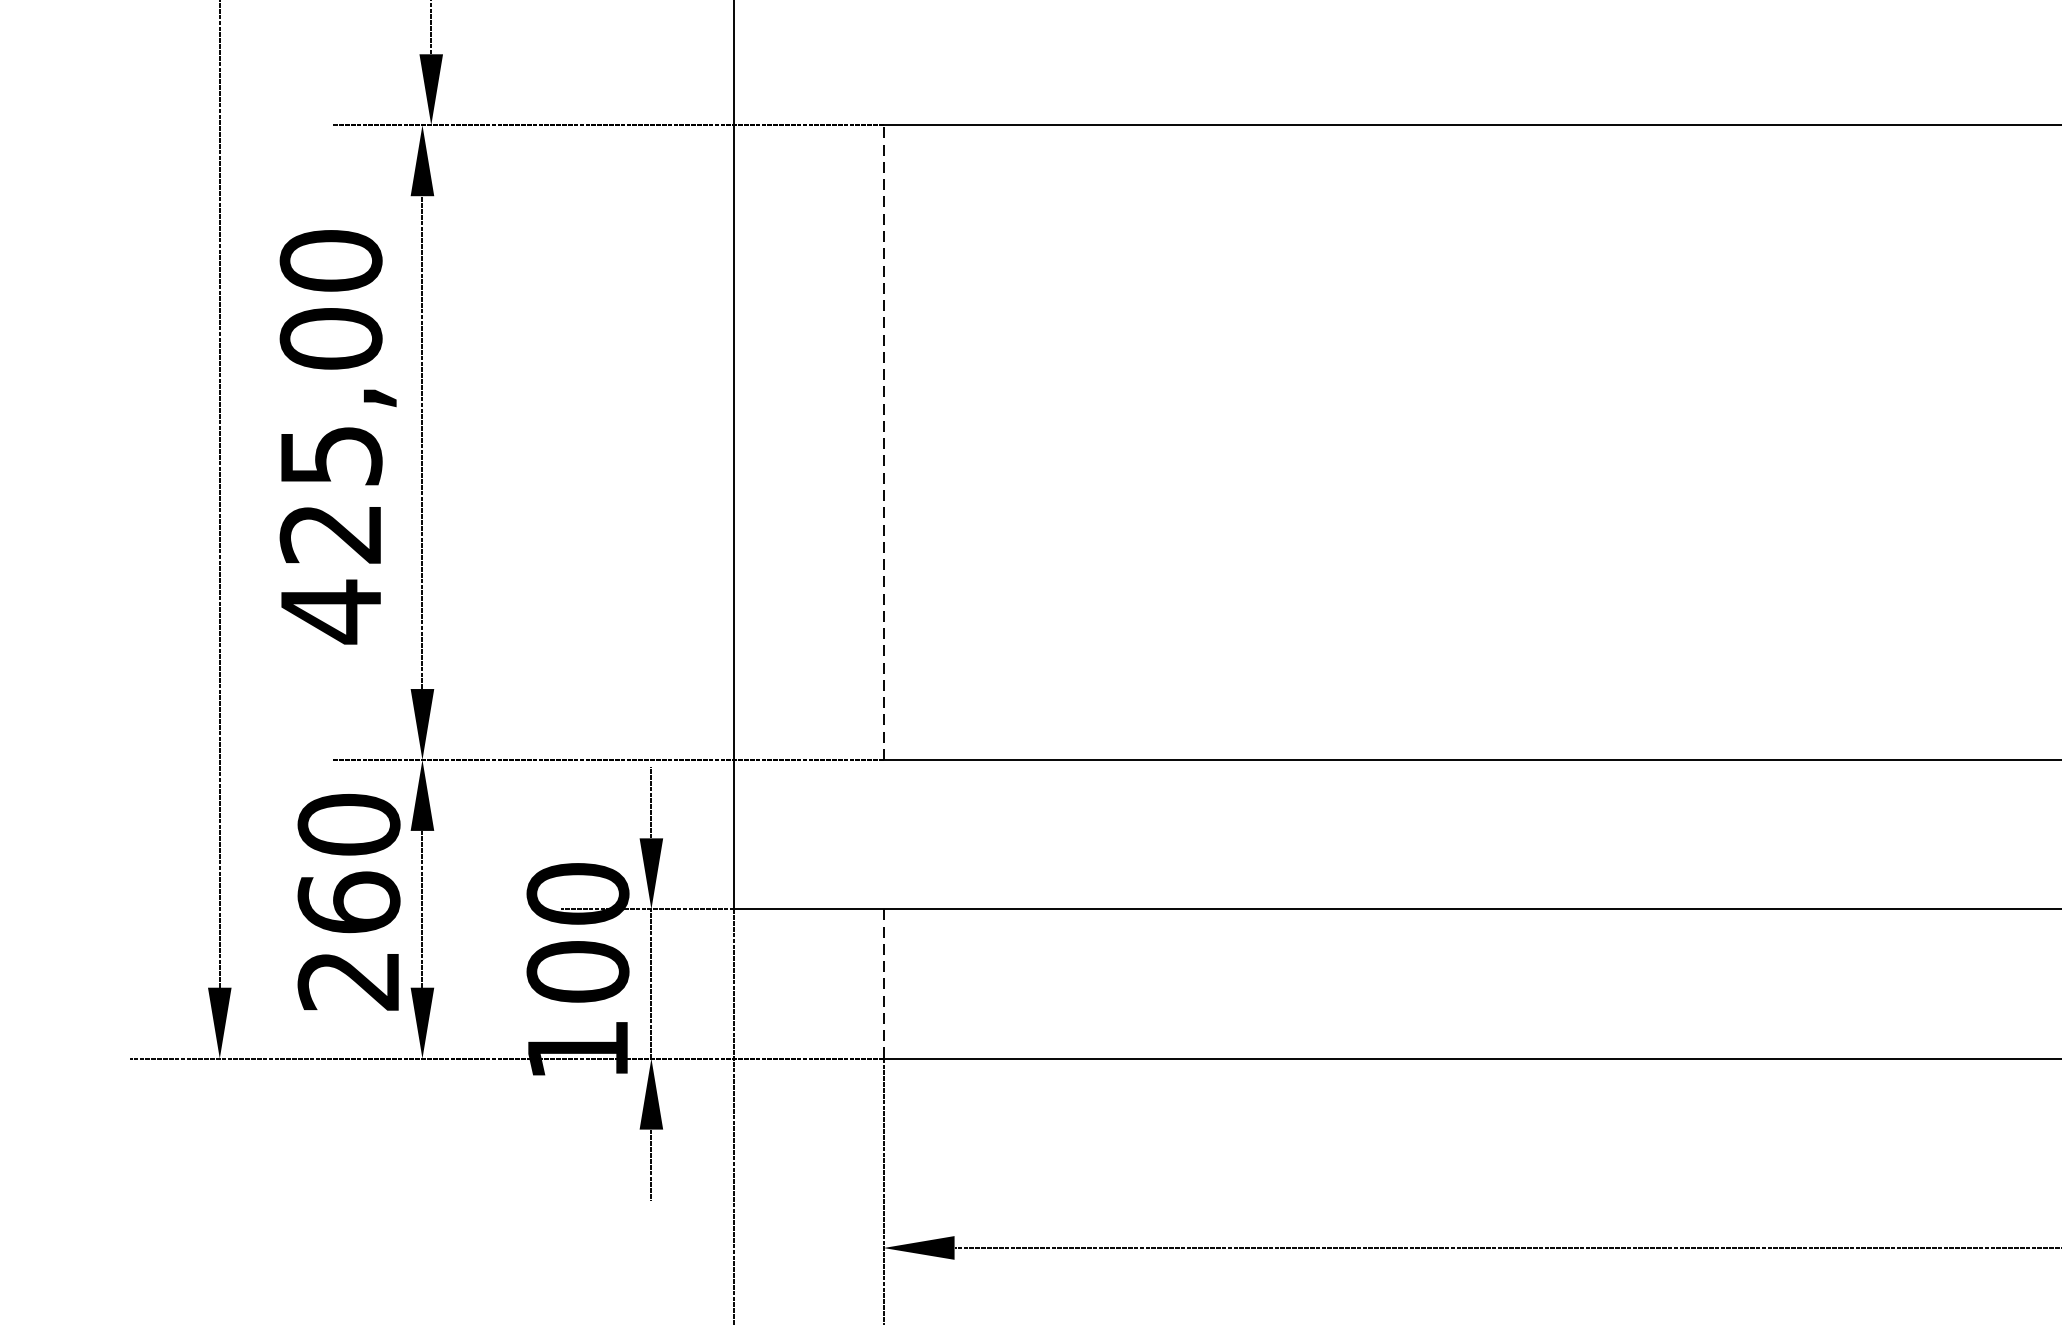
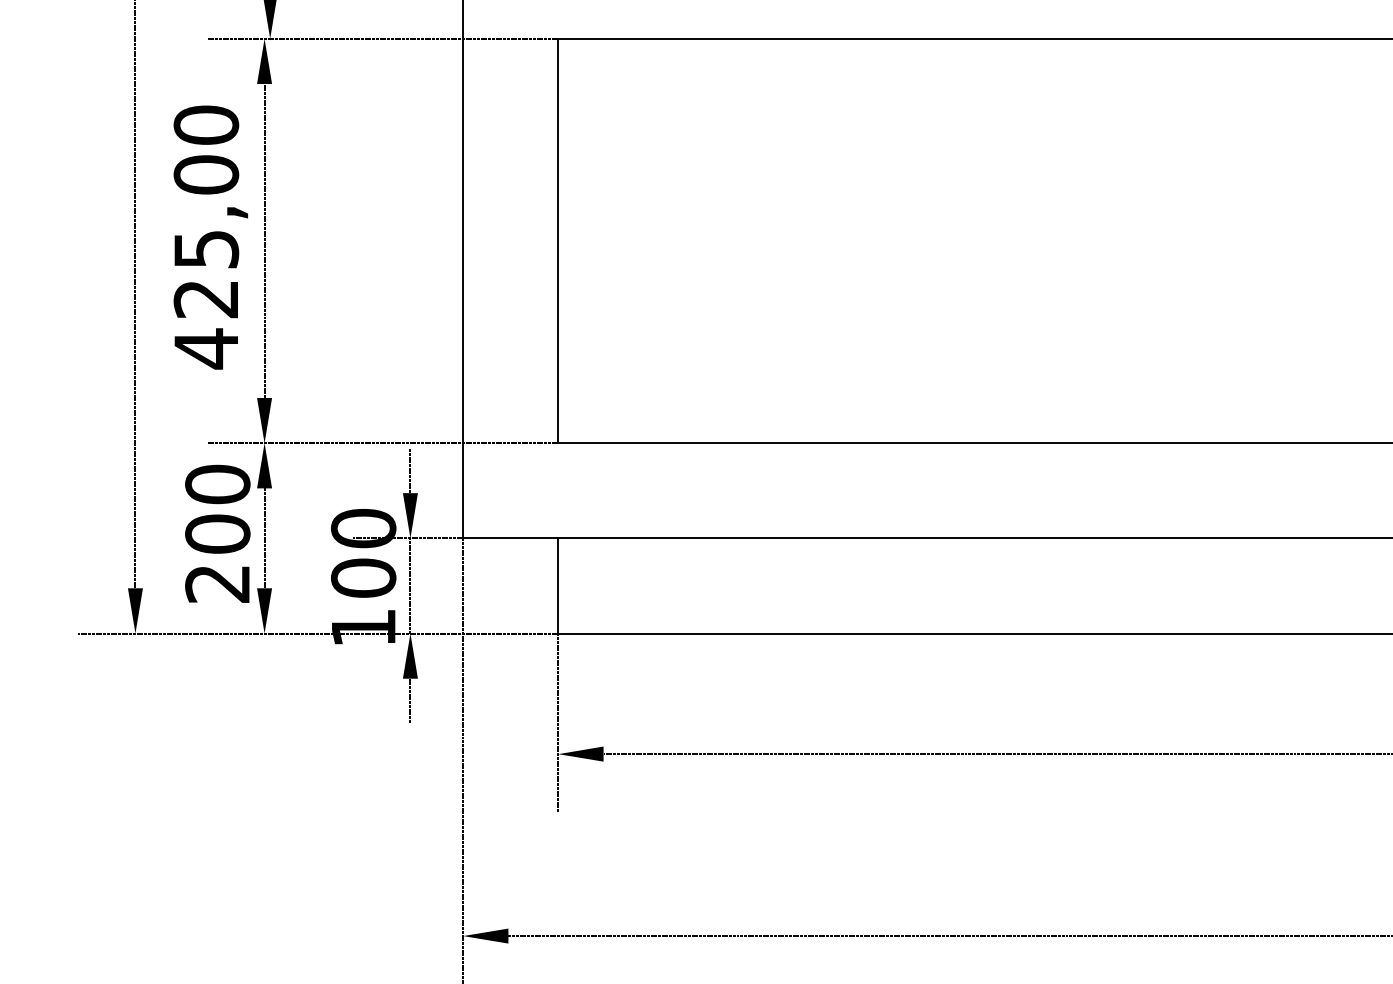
line: (883, 441) -> (558, 240), dashed -> solid
text: (348, 901) -> (217, 533), 260 -> 200
line: (883, 983) -> (558, 585), dashed -> solid

